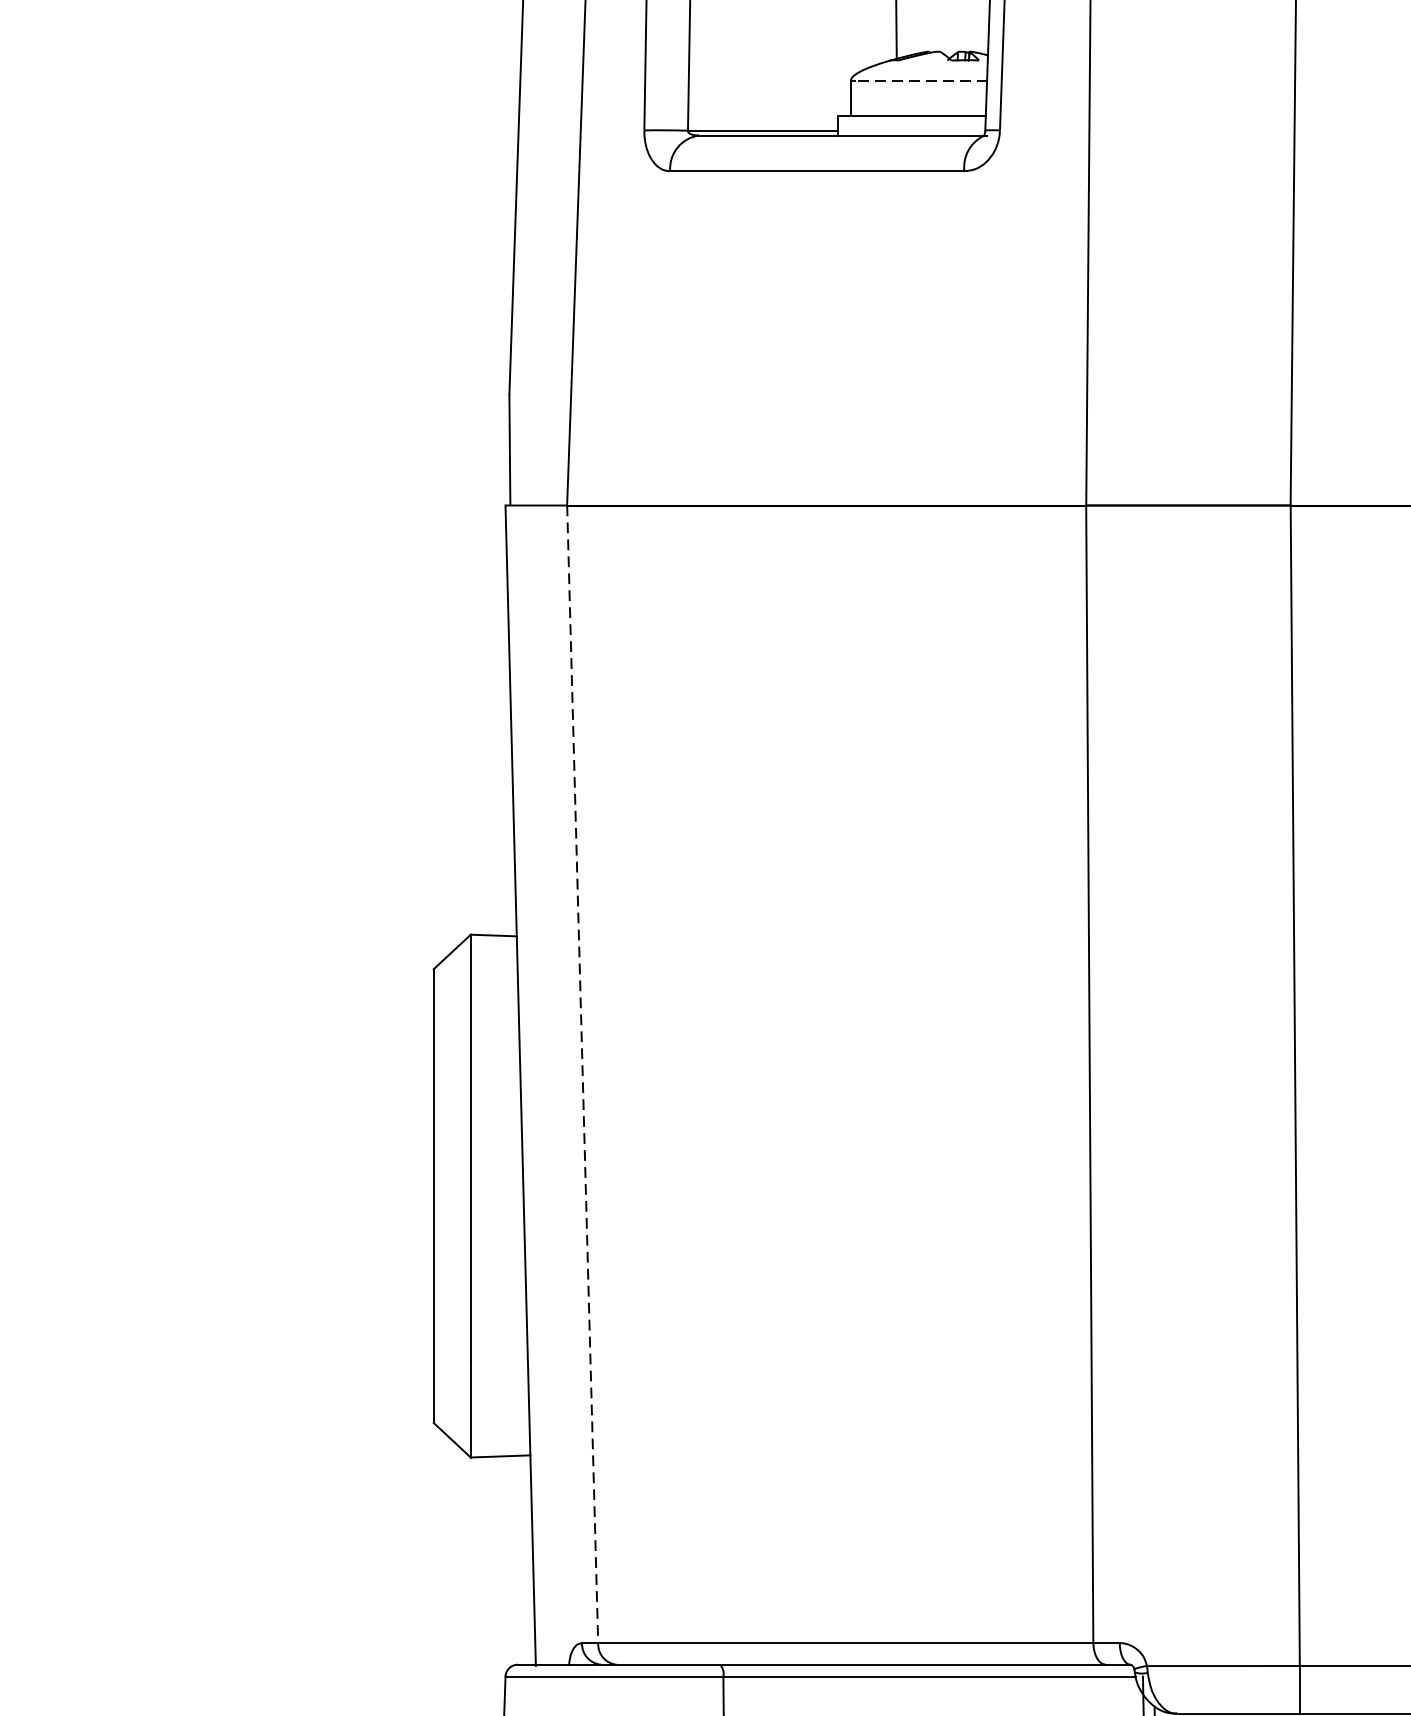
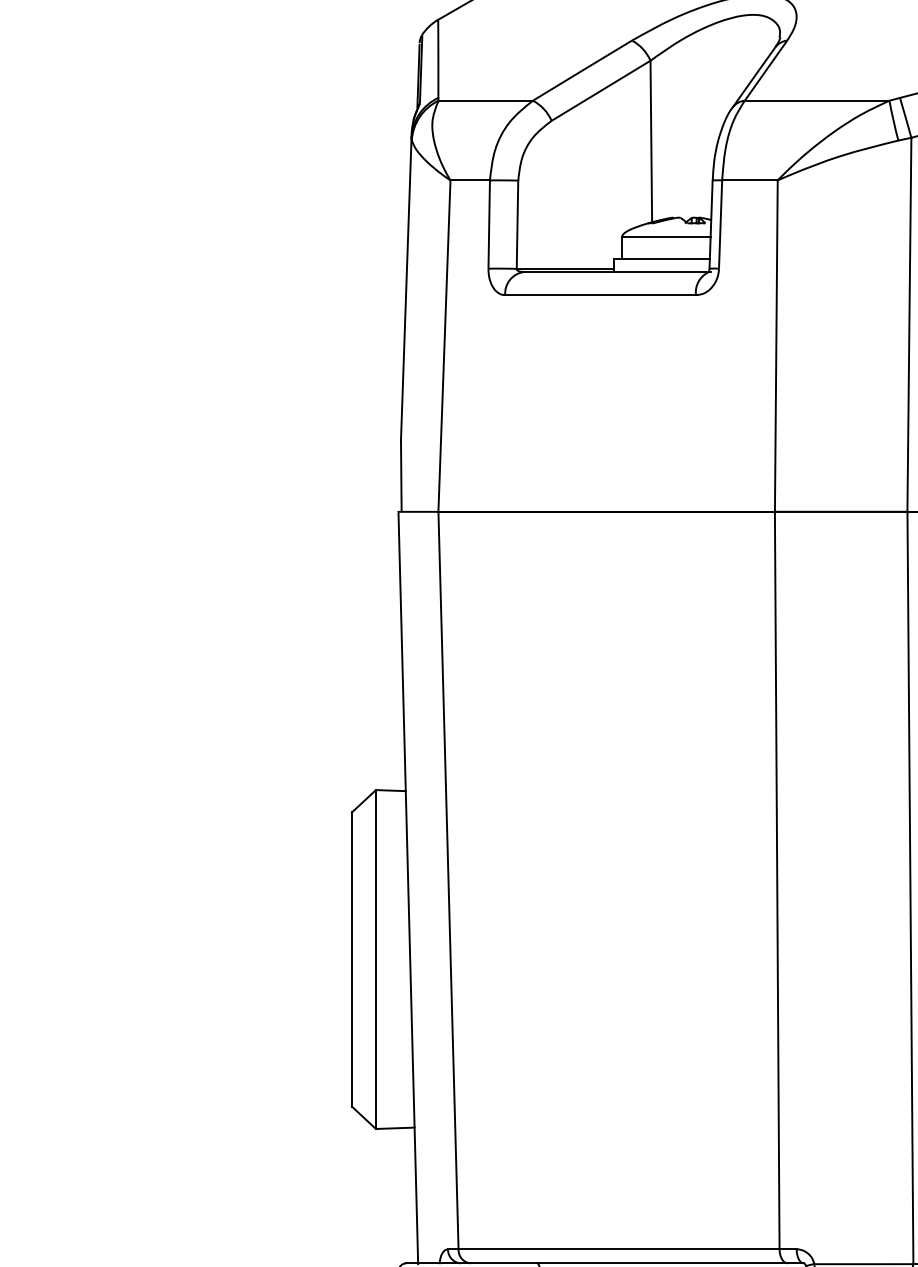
line: (920, 80) -> (667, 236), dashed -> solid
line: (582, 1075) -> (448, 881), dashed -> solid

